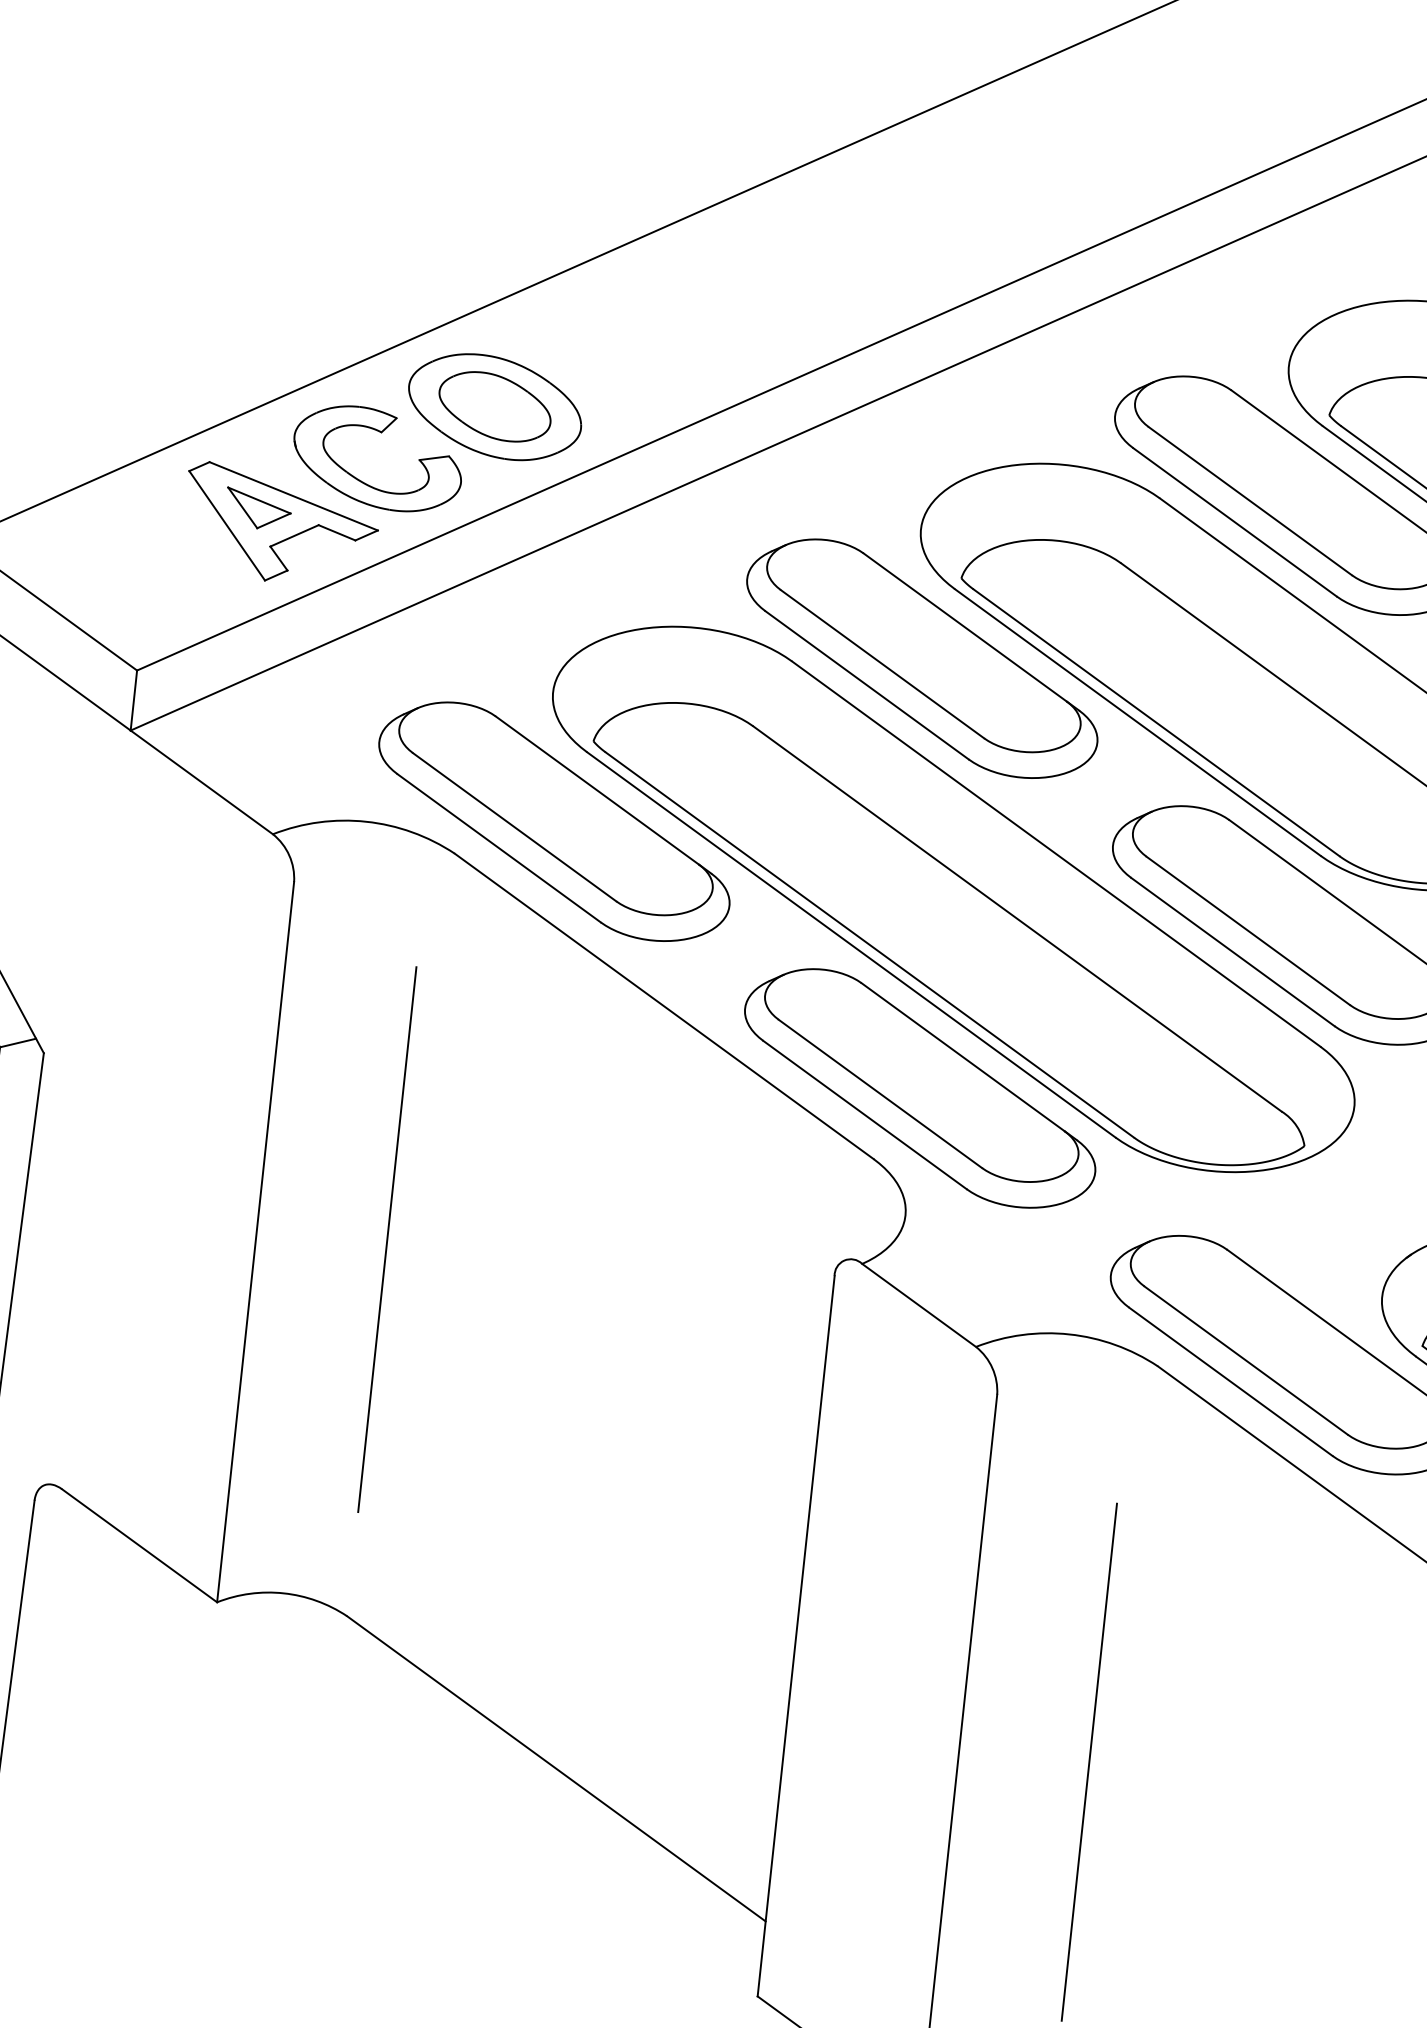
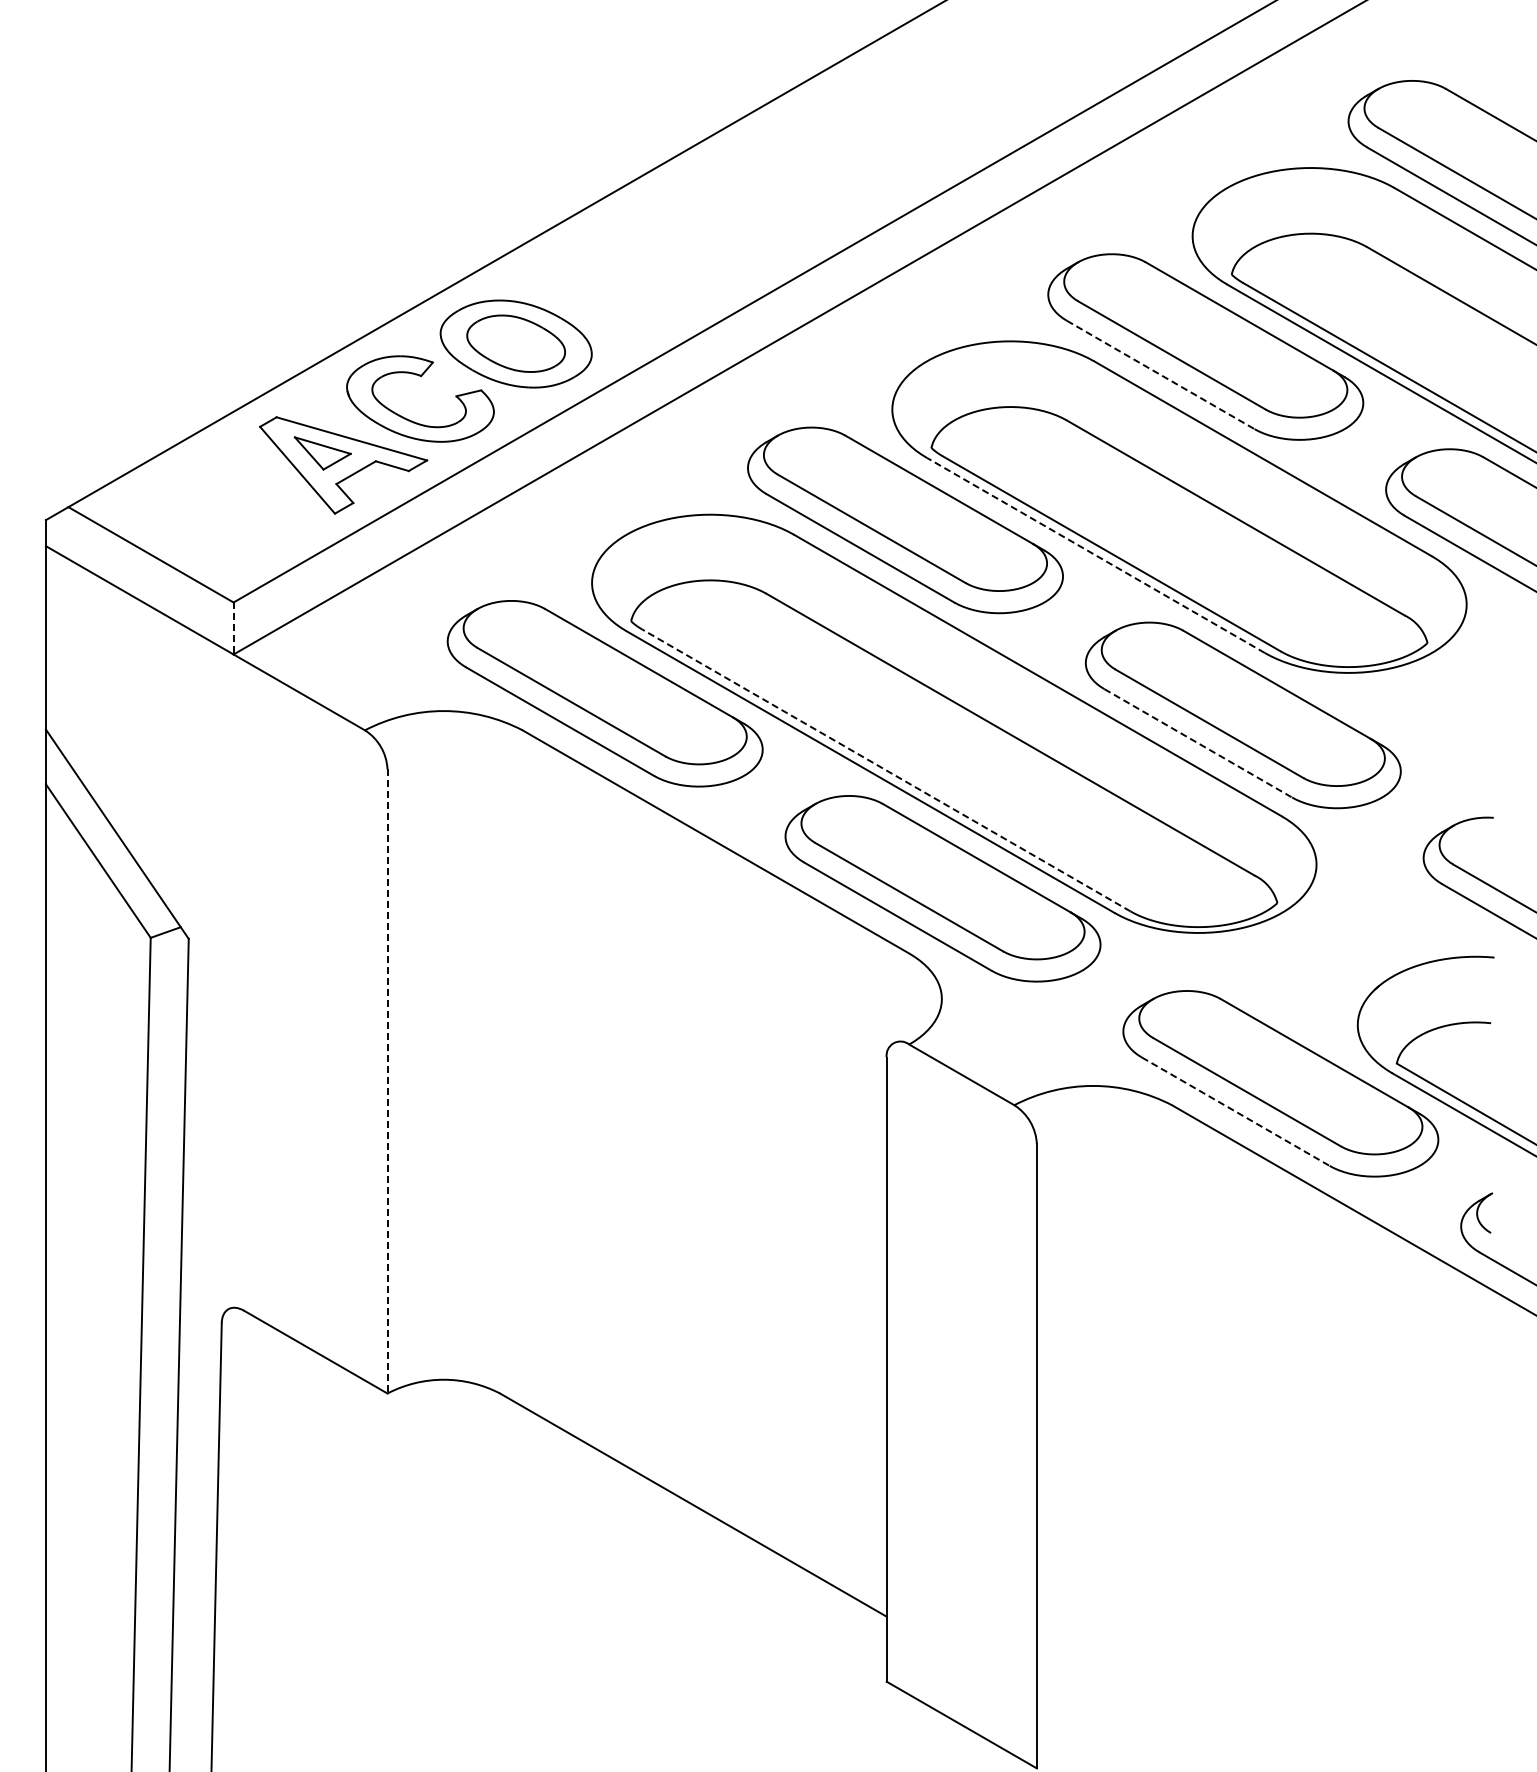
line: (1235, 523) -> (1161, 375), solid -> dashed
line: (133, 700) -> (233, 628), solid -> dashed
line: (1137, 722) -> (1095, 555), solid -> dashed
line: (869, 944) -> (886, 770), solid -> dashed
line: (1233, 952) -> (1198, 743), solid -> dashed
line: (387, 1240) -> (500, 1067), removed
line: (255, 1242) -> (387, 1081), solid -> dashed
line: (1231, 1381) -> (1236, 1111), solid -> dashed
line: (1089, 1762) -> (1149, 1450), removed

